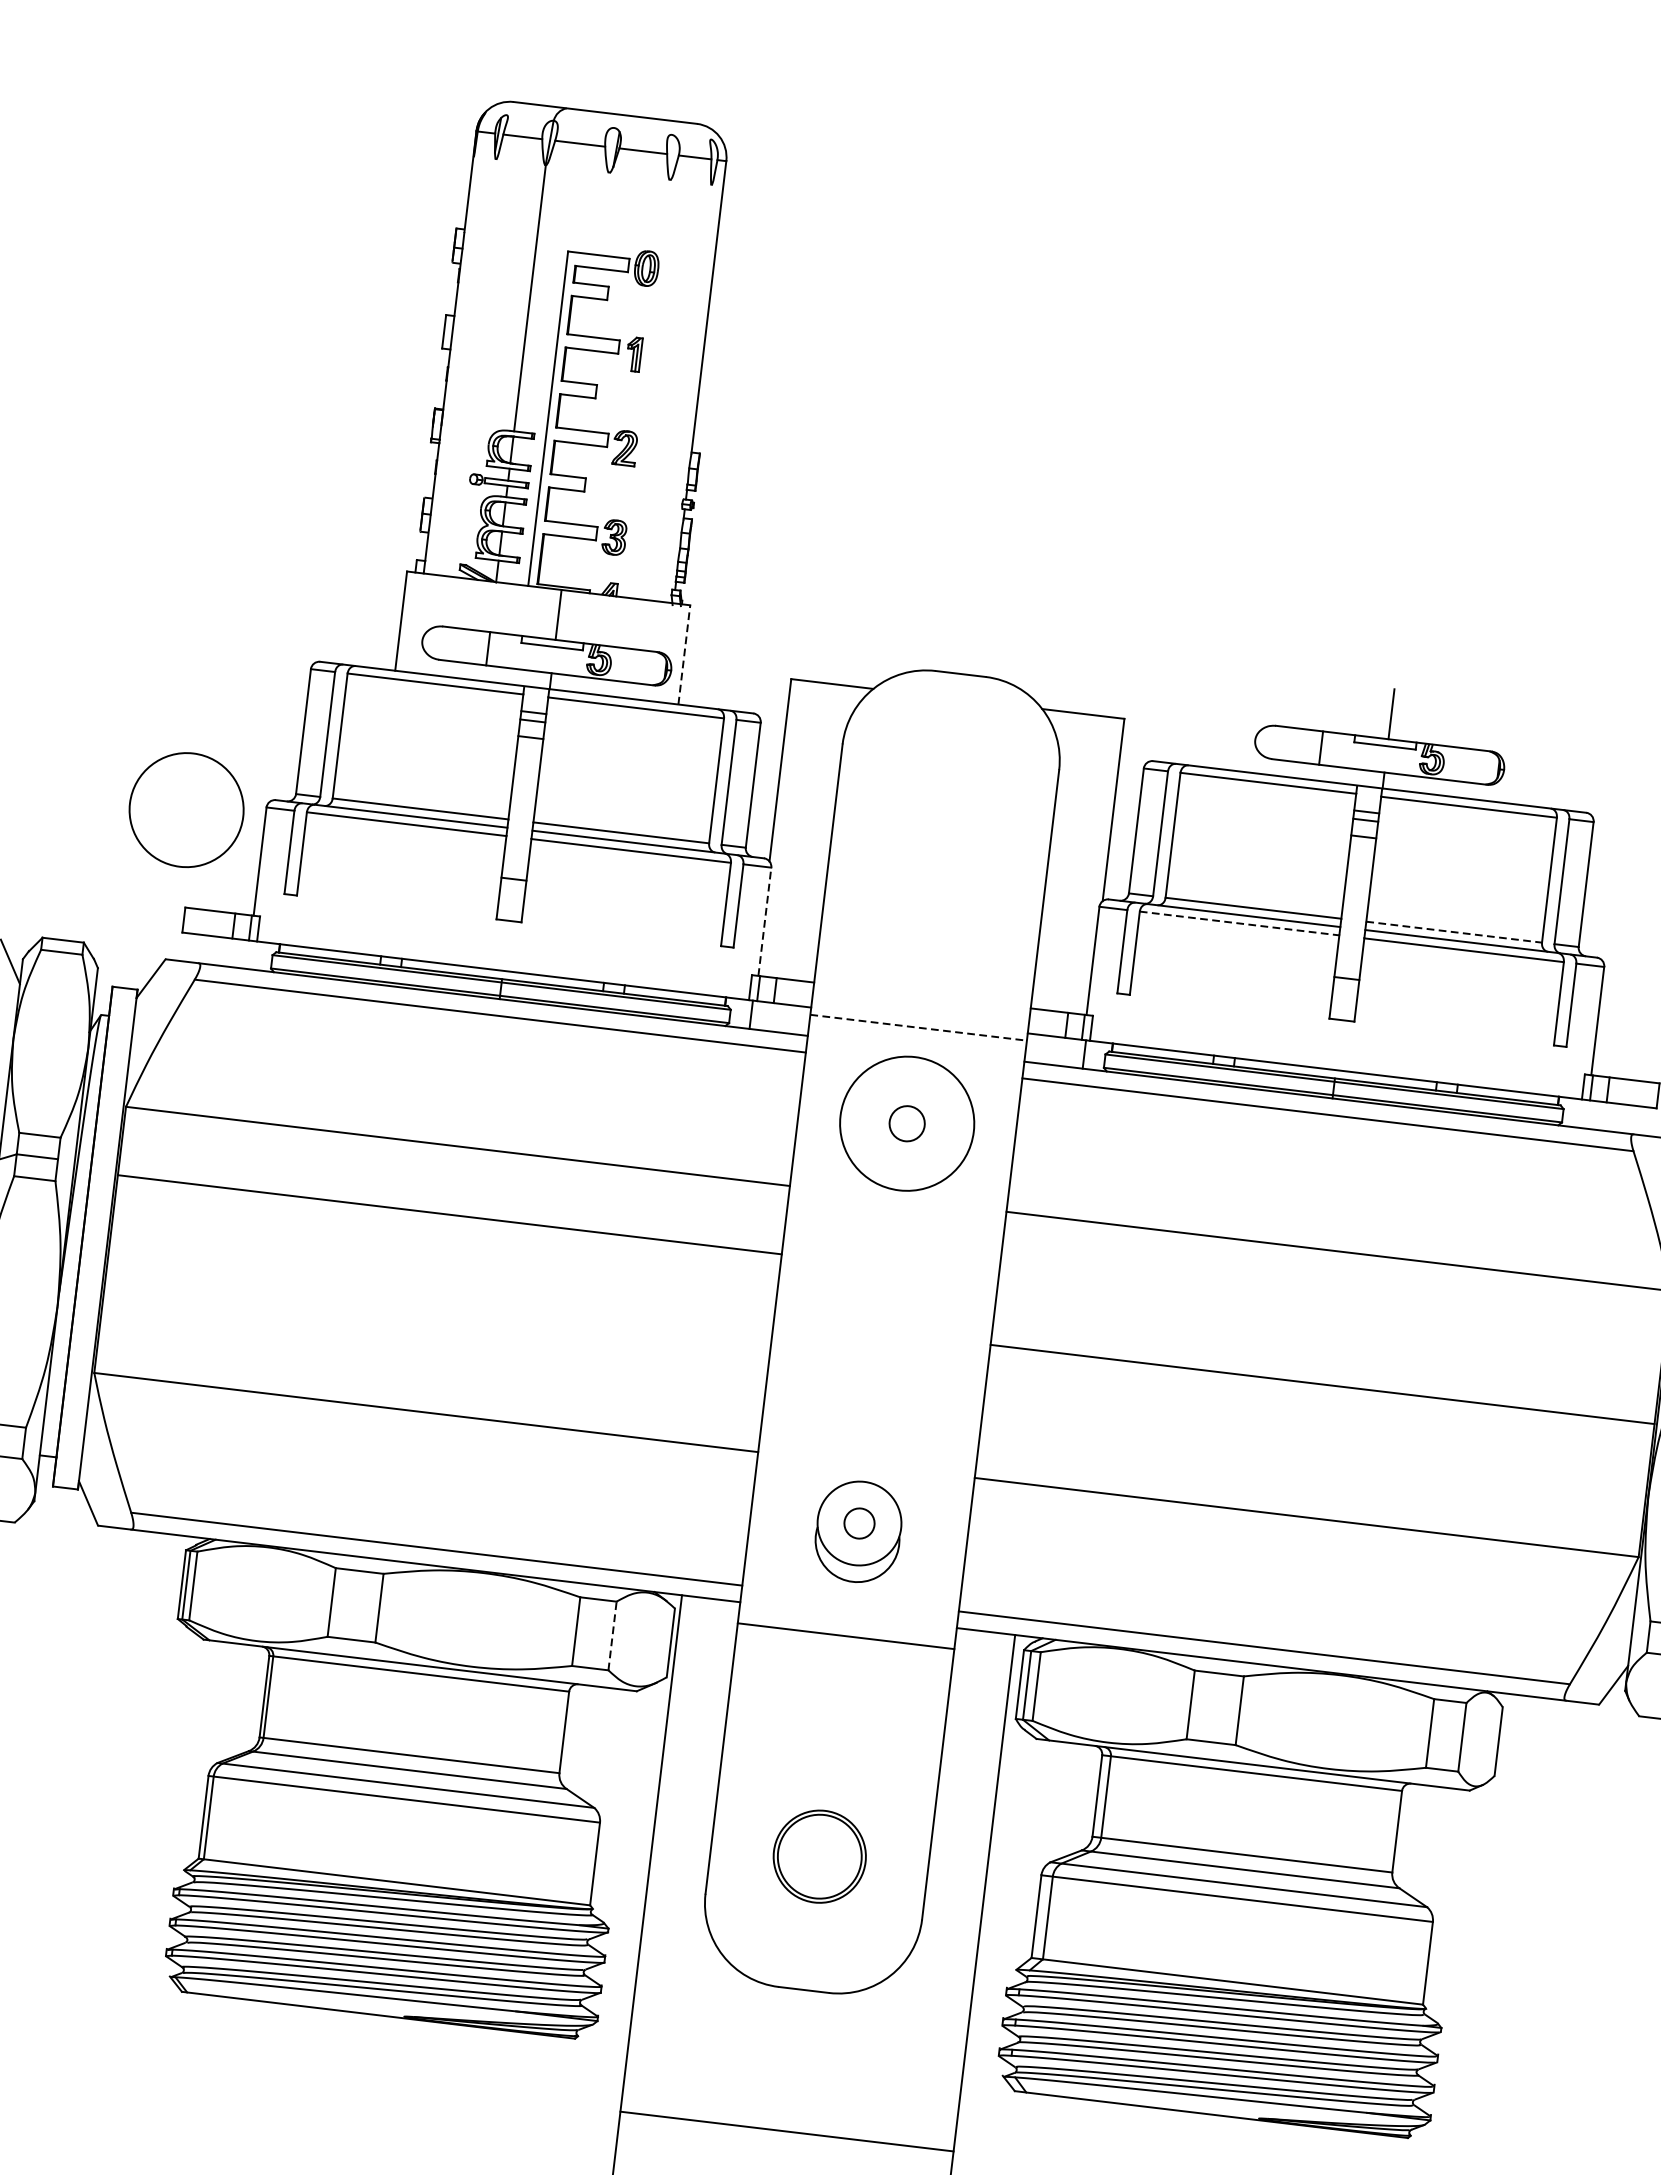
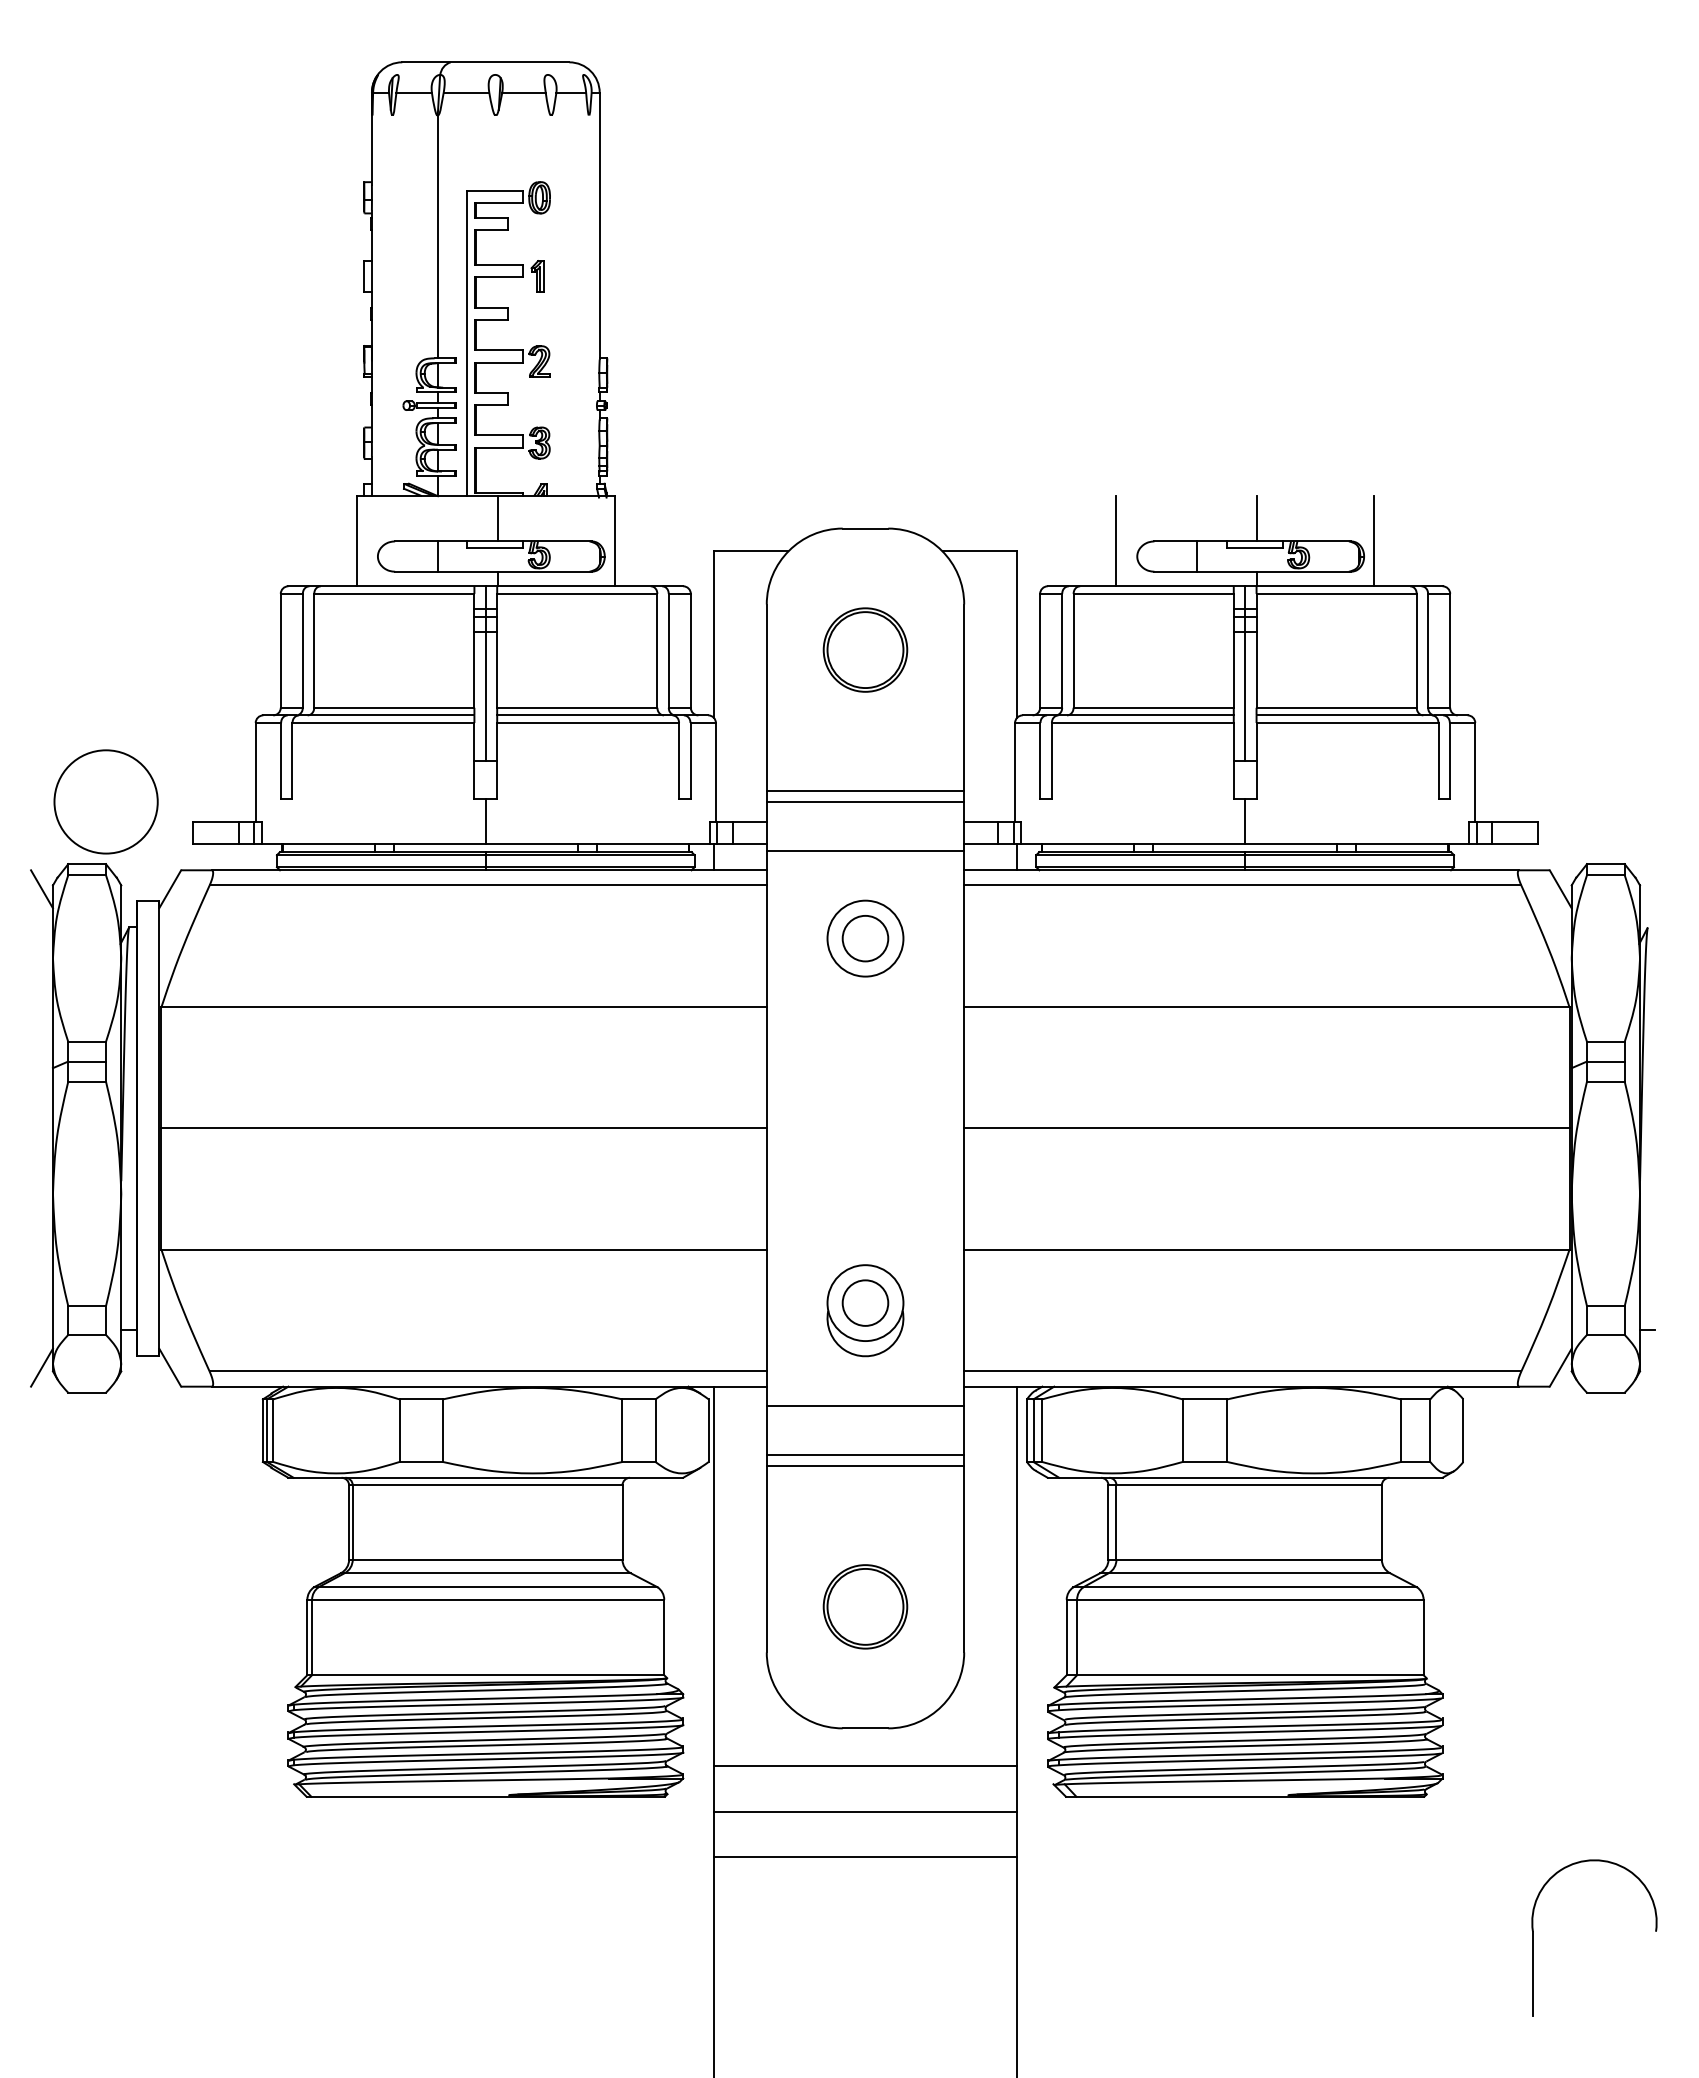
line: (683, 654) -> (614, 540), dashed -> solid
line: (1234, 719) -> (1116, 540), added
line: (1517, 753) -> (1374, 540), added
line: (525, 783) -> (485, 673), added
part: (945, 806) -> (865, 649), added
circle: (185, 809) -> (105, 801), moved
line: (1358, 882) -> (1245, 673), added
line: (764, 920) -> (715, 771), dashed -> solid
line: (1239, 922) -> (1142, 722), dashed -> solid
line: (1455, 931) -> (1337, 707), dashed -> solid
line: (505, 945) -> (485, 821), added
line: (926, 961) -> (865, 790), added
line: (925, 973) -> (865, 801), added
line: (918, 1028) -> (865, 851), dashed -> solid
line: (1339, 1044) -> (1245, 821), added
circle: (907, 1123) -> (865, 938), size x0.62
circle: (907, 1123) -> (865, 938), size x1.43
line: (449, 1214) -> (463, 1128), moved
circle: (859, 1522) -> (865, 1302), size x1.67
line: (612, 1635) -> (655, 1430), dashed -> solid
line: (839, 1690) -> (865, 1455), added
line: (838, 1702) -> (865, 1466), added
line: (798, 2031) -> (865, 1766), added
line: (793, 2081) -> (865, 1811), added

